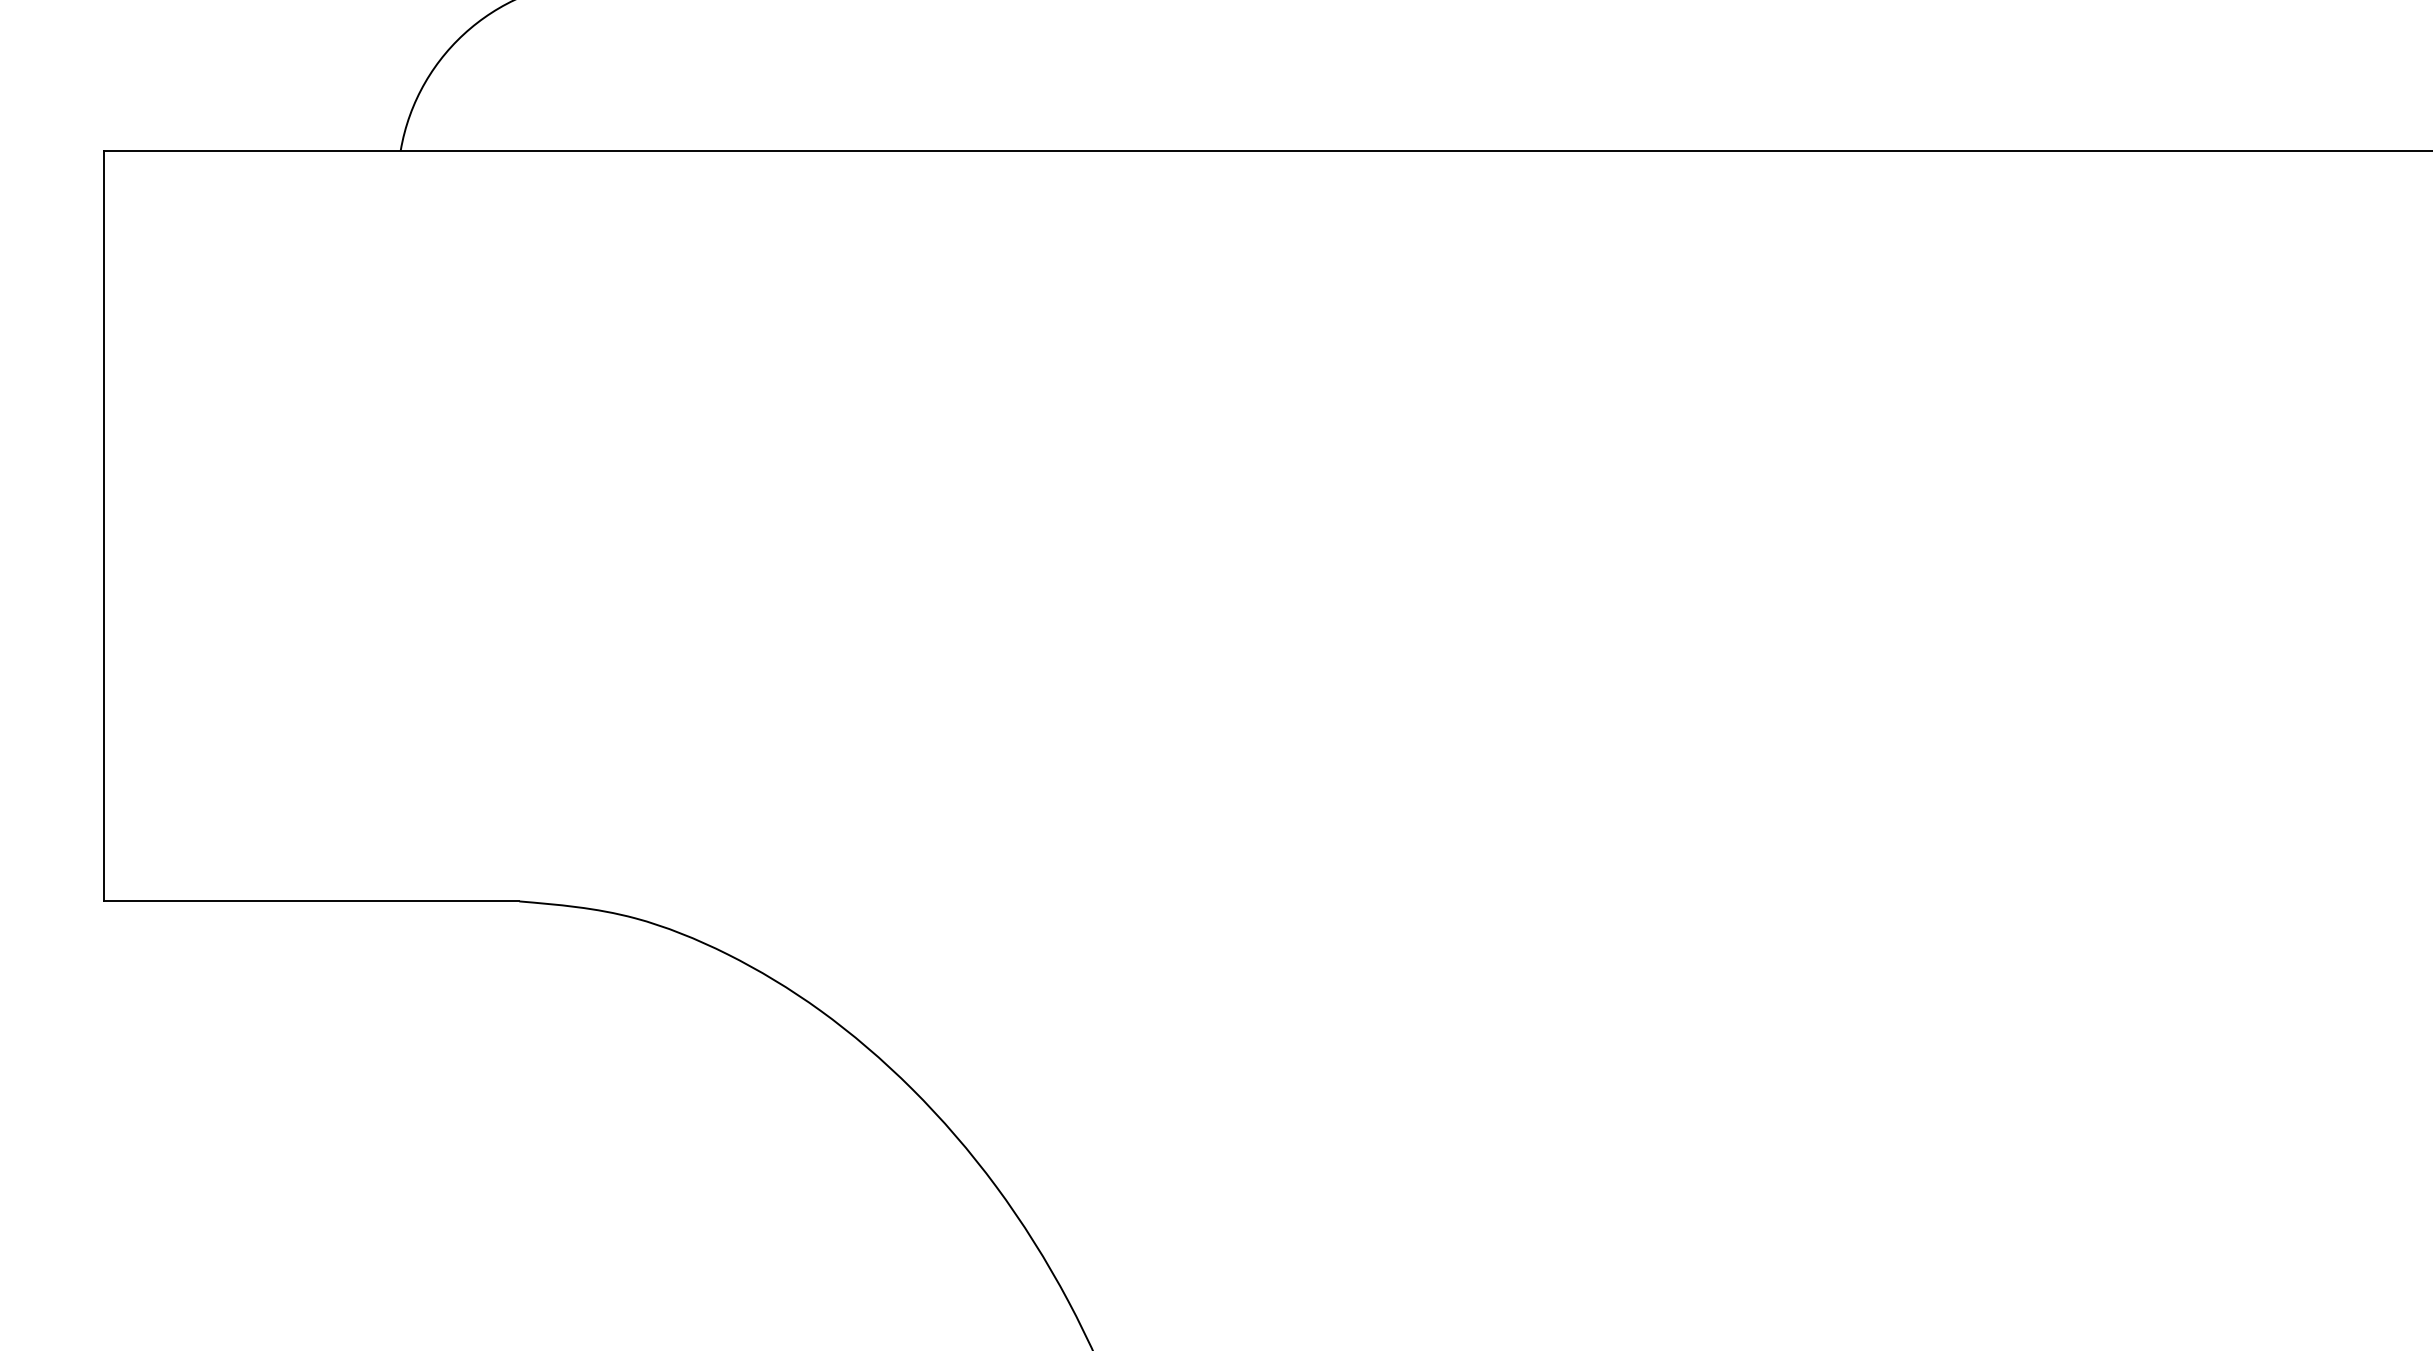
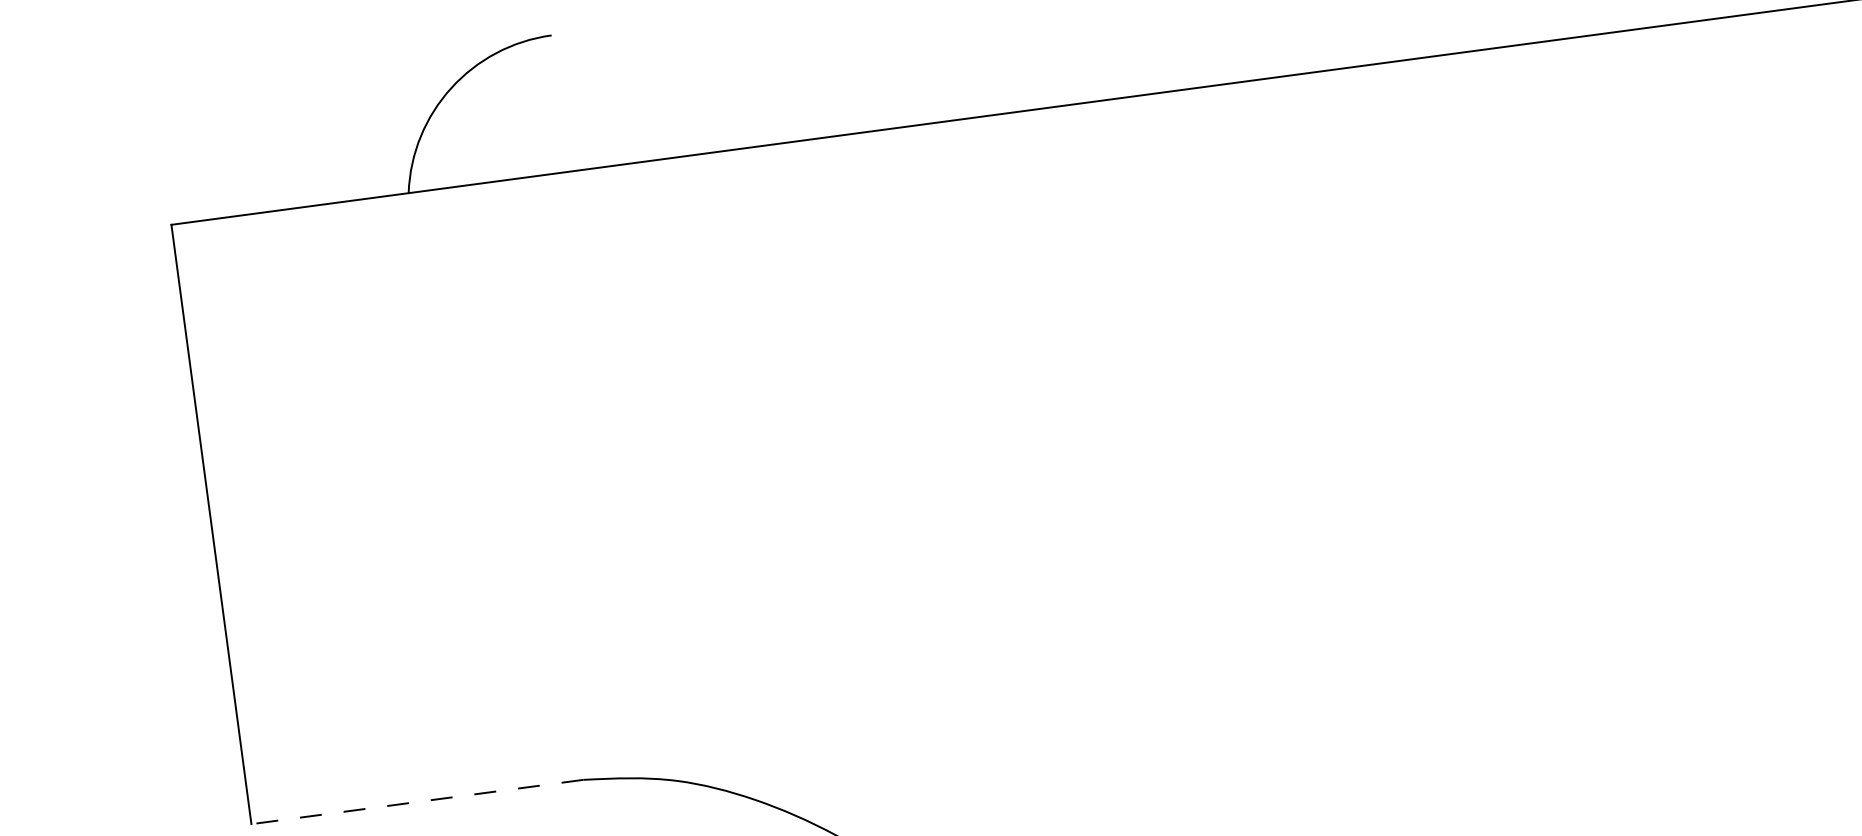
line: (311, 901) -> (417, 802), solid -> dashed

